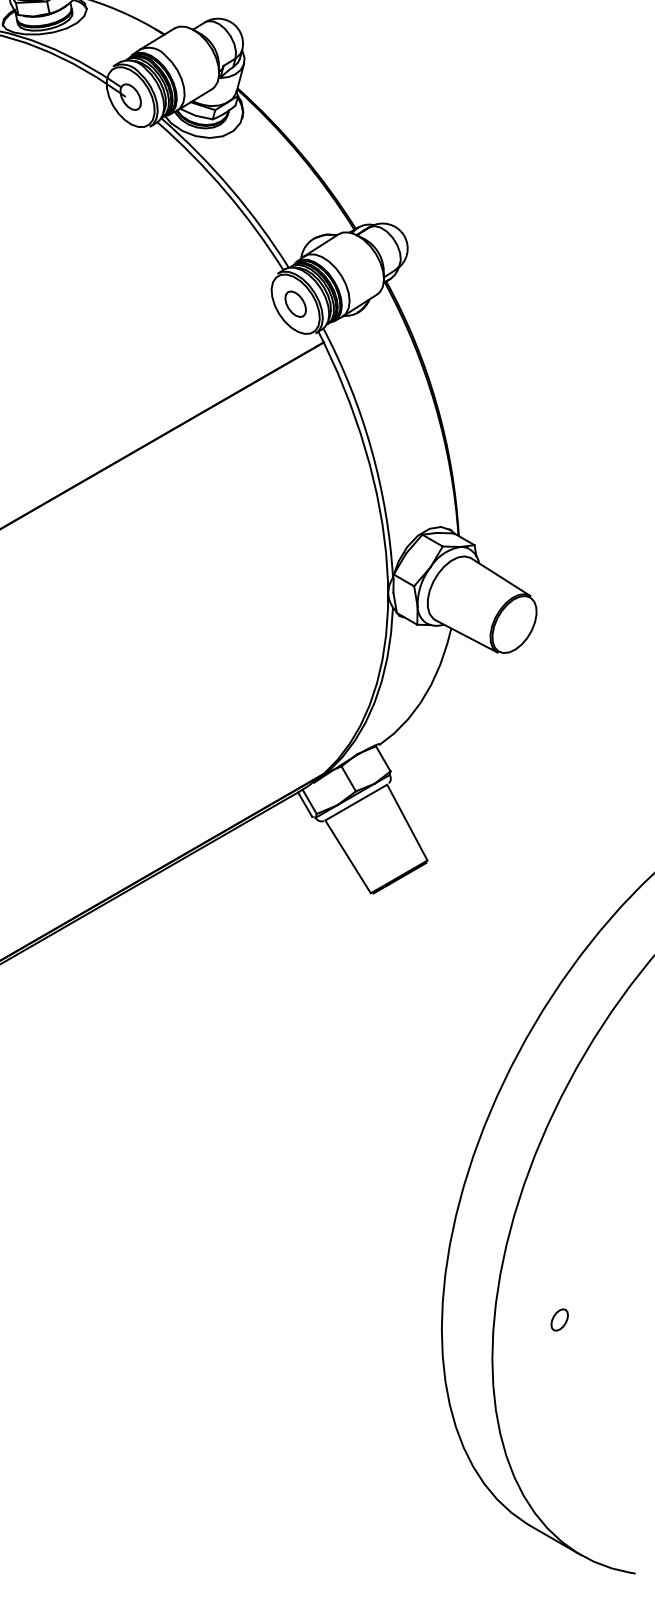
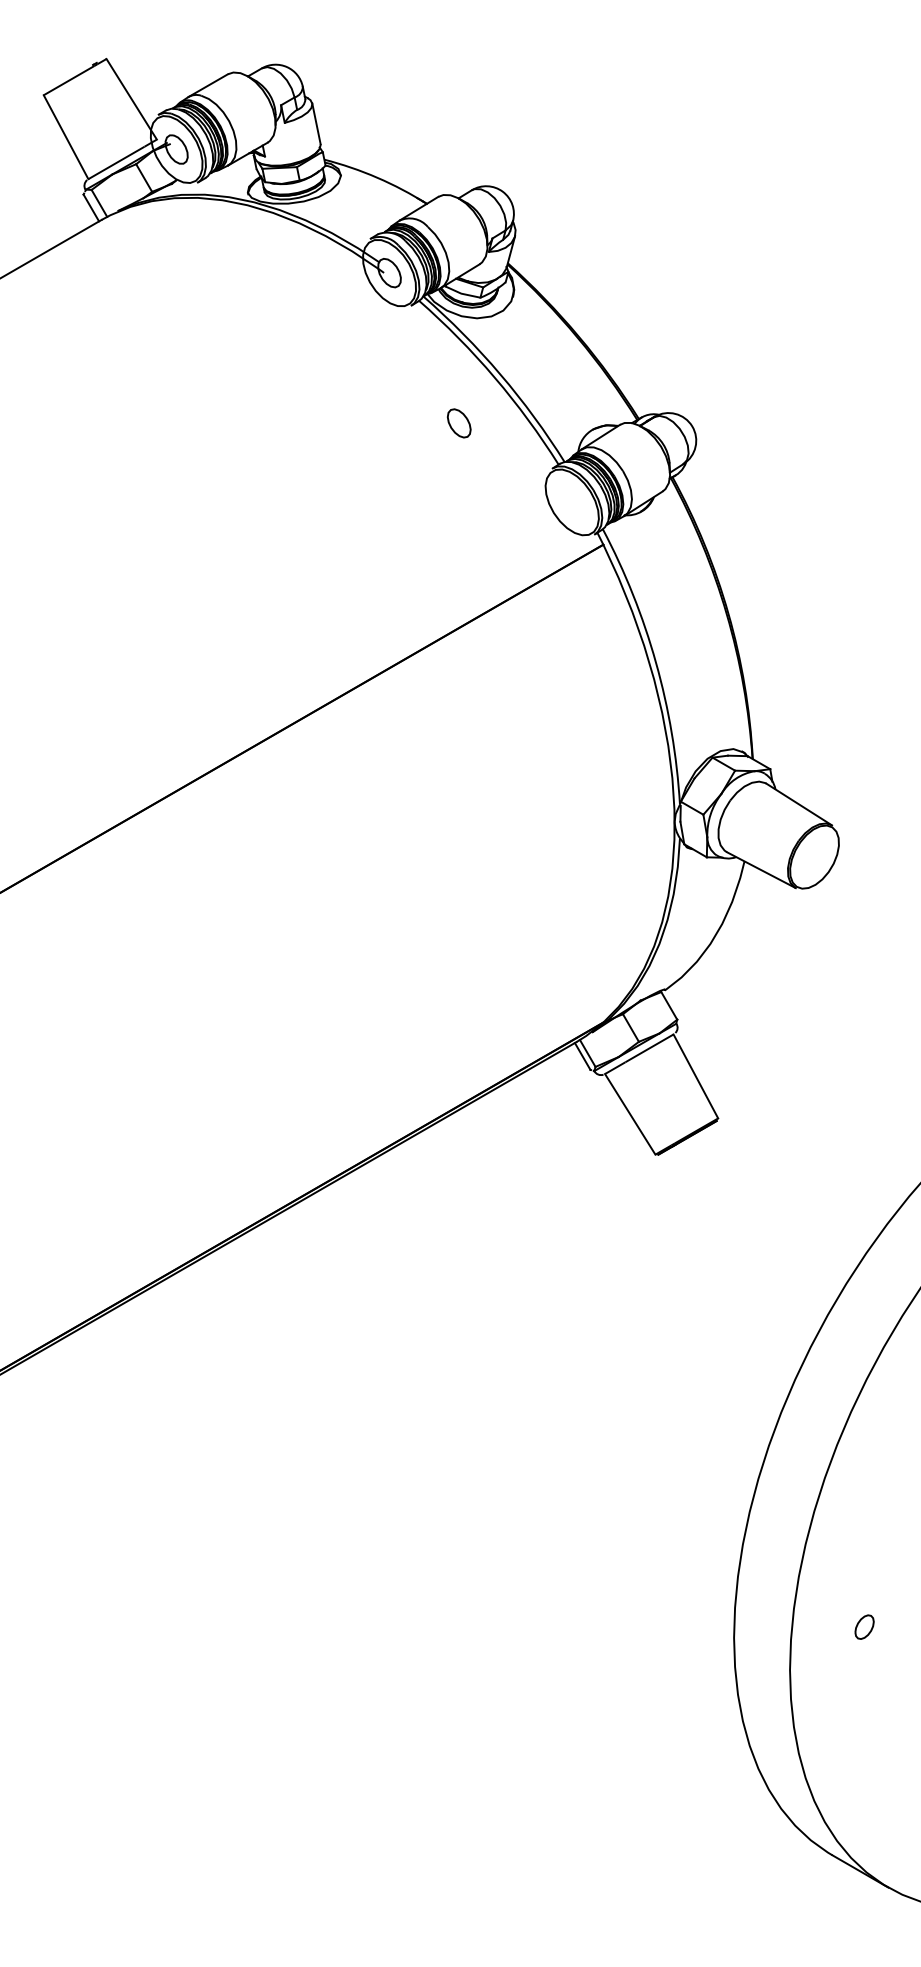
part: (295, 304) -> (458, 423), moved

